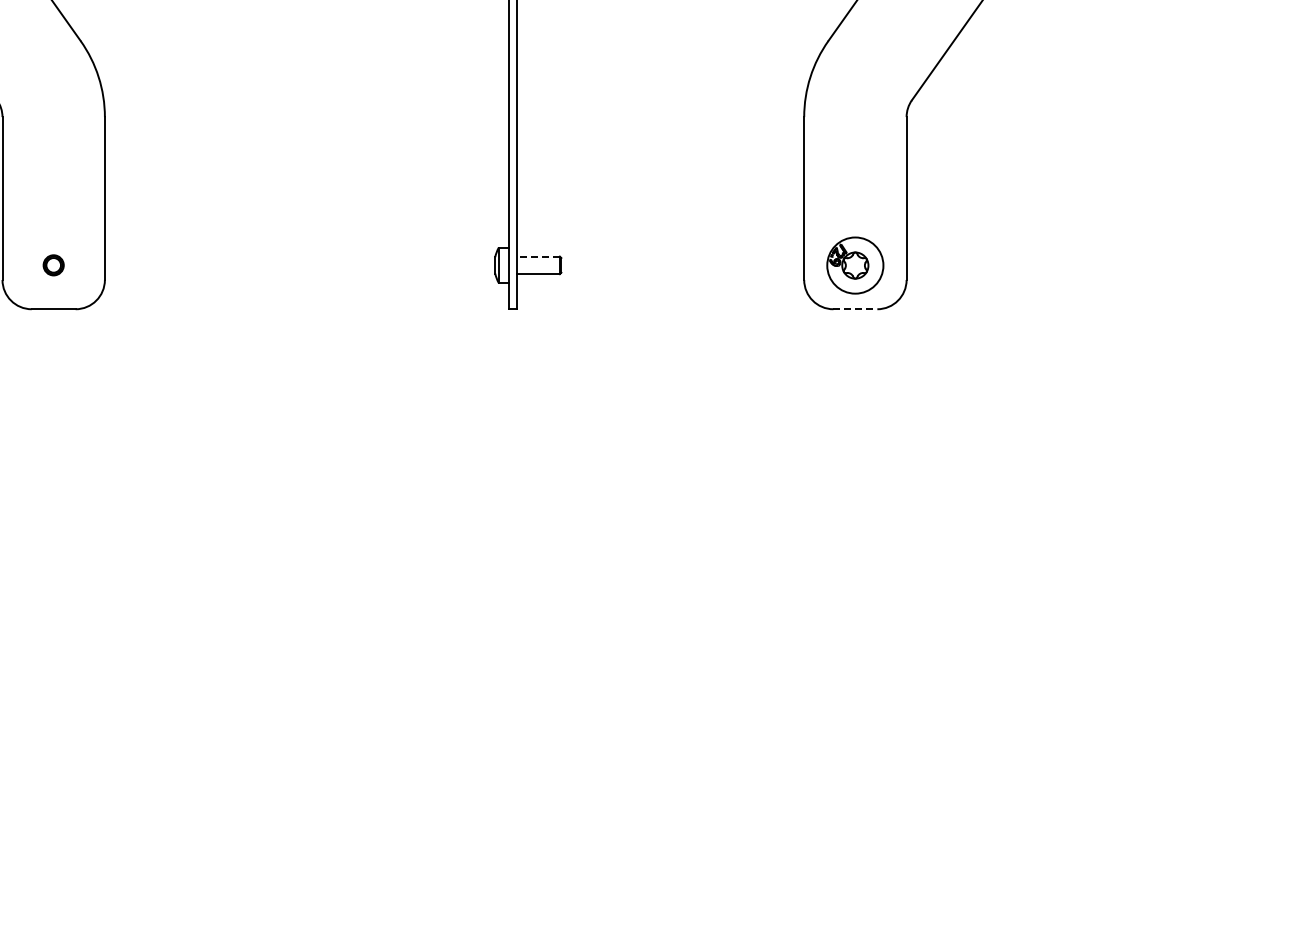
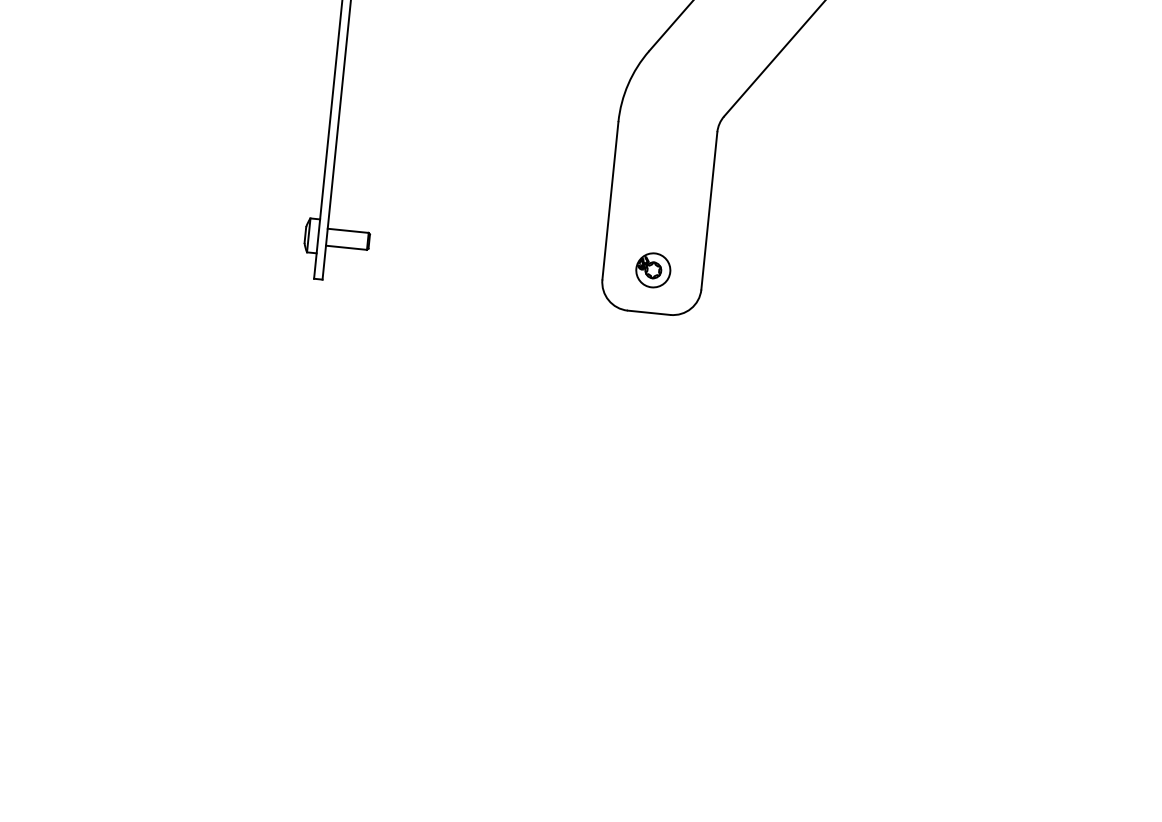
line: (538, 256) -> (348, 230), dashed -> solid
part: (855, 264) -> (653, 269), size x0.62
line: (855, 309) -> (649, 313), dashed -> solid

